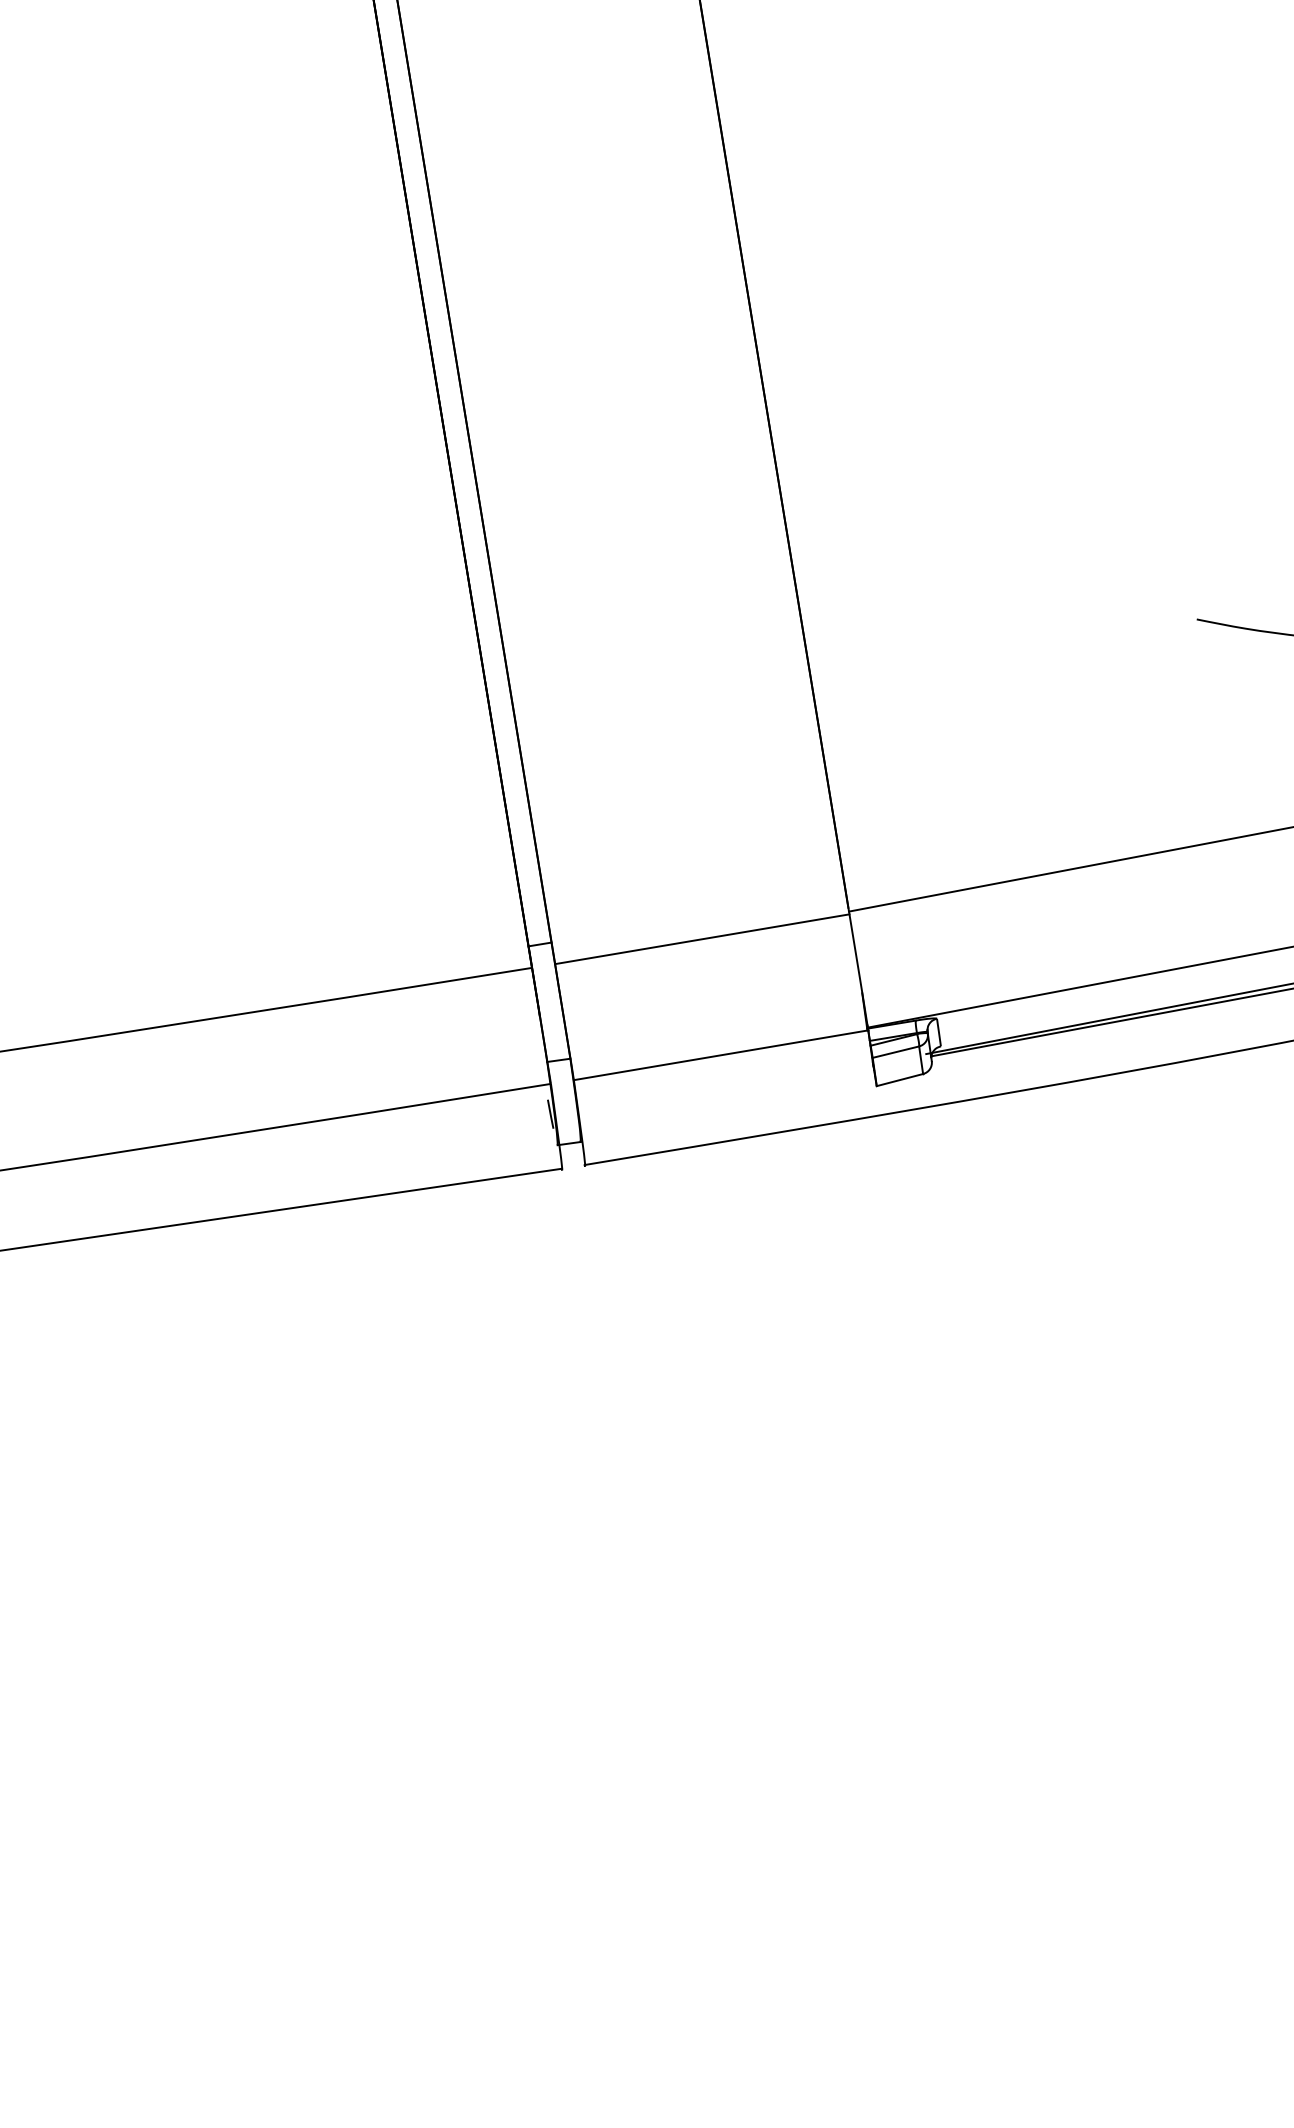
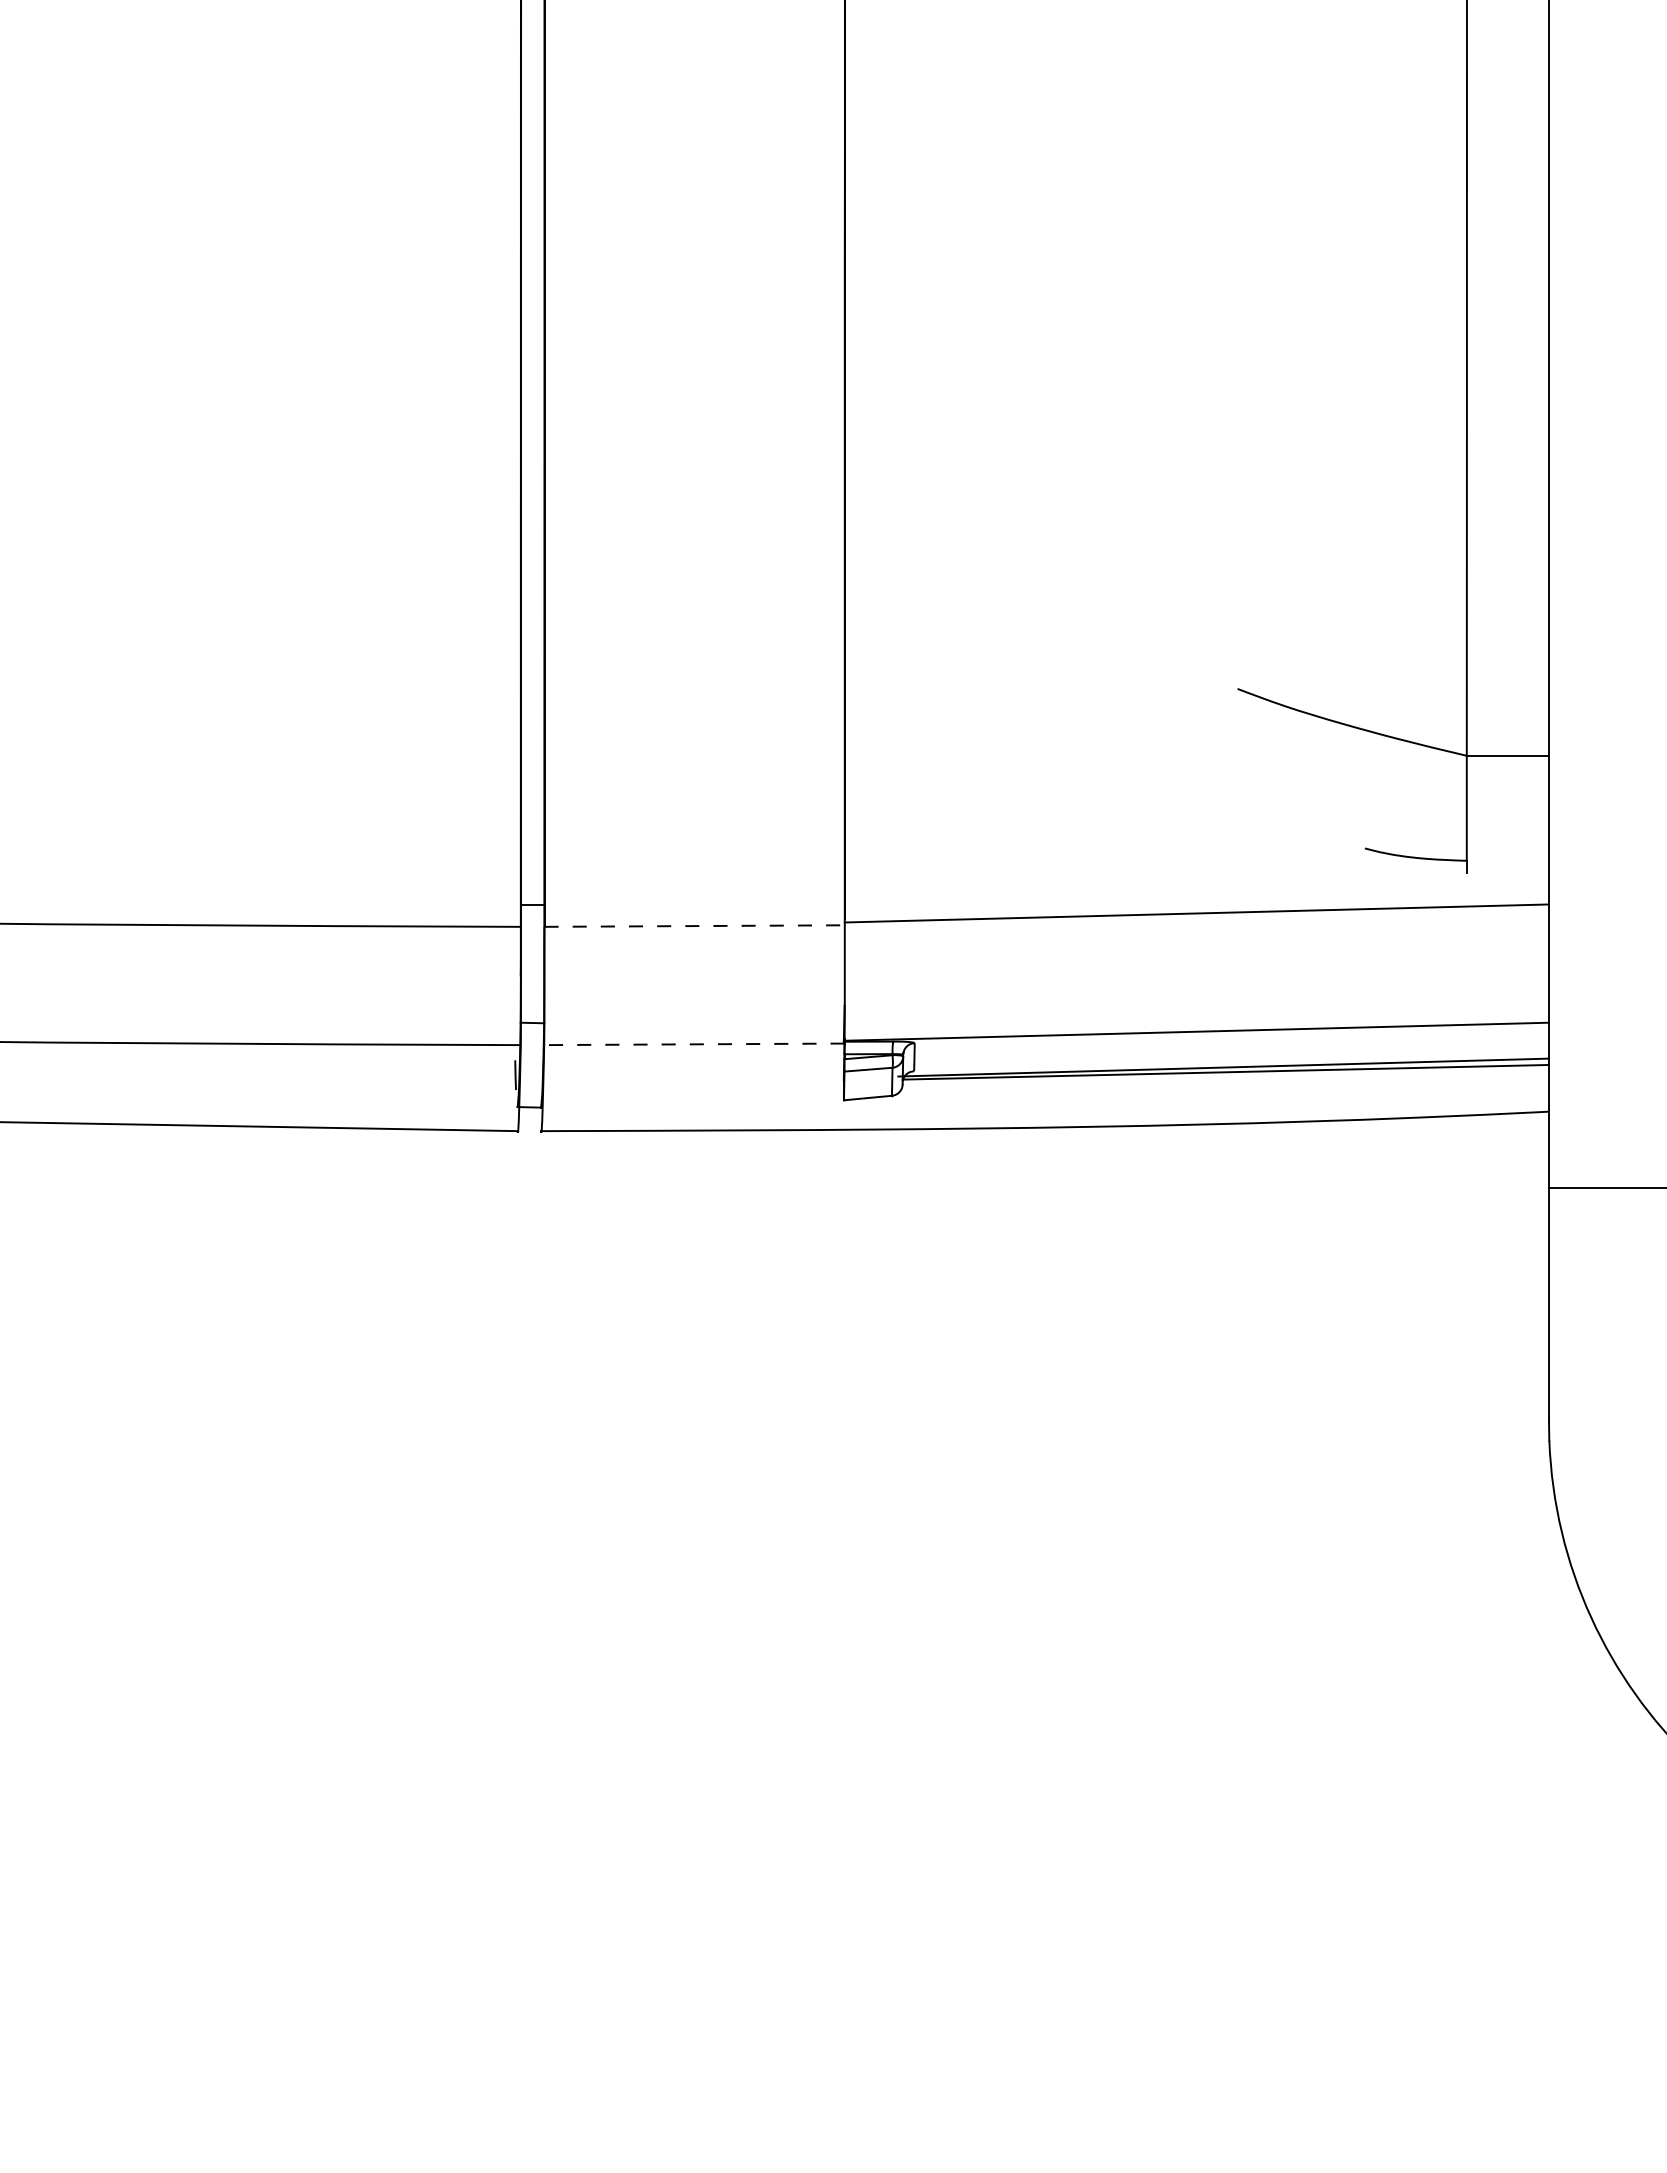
line: (703, 939) -> (695, 926), solid -> dashed
line: (720, 1055) -> (693, 1044), solid -> dashed

